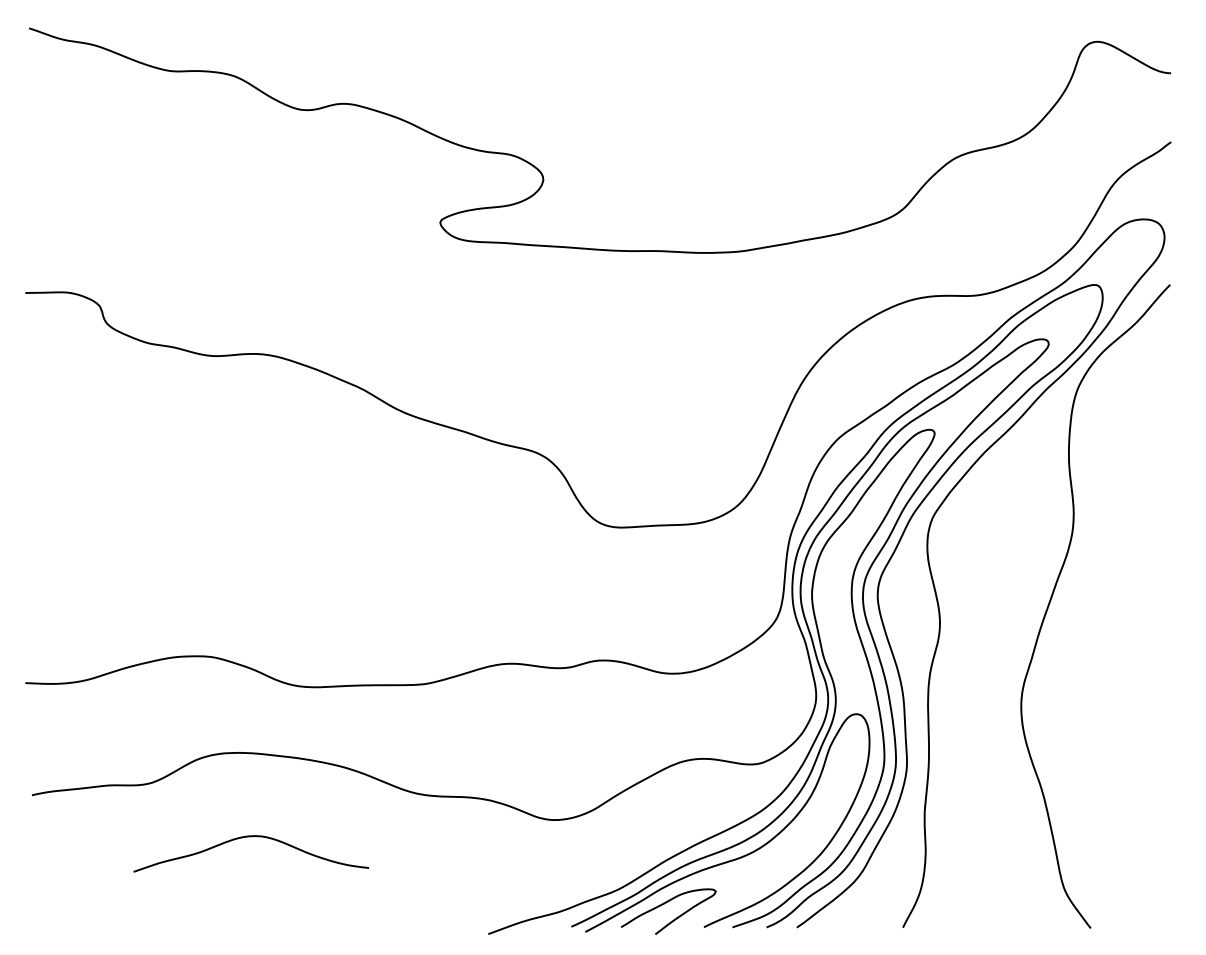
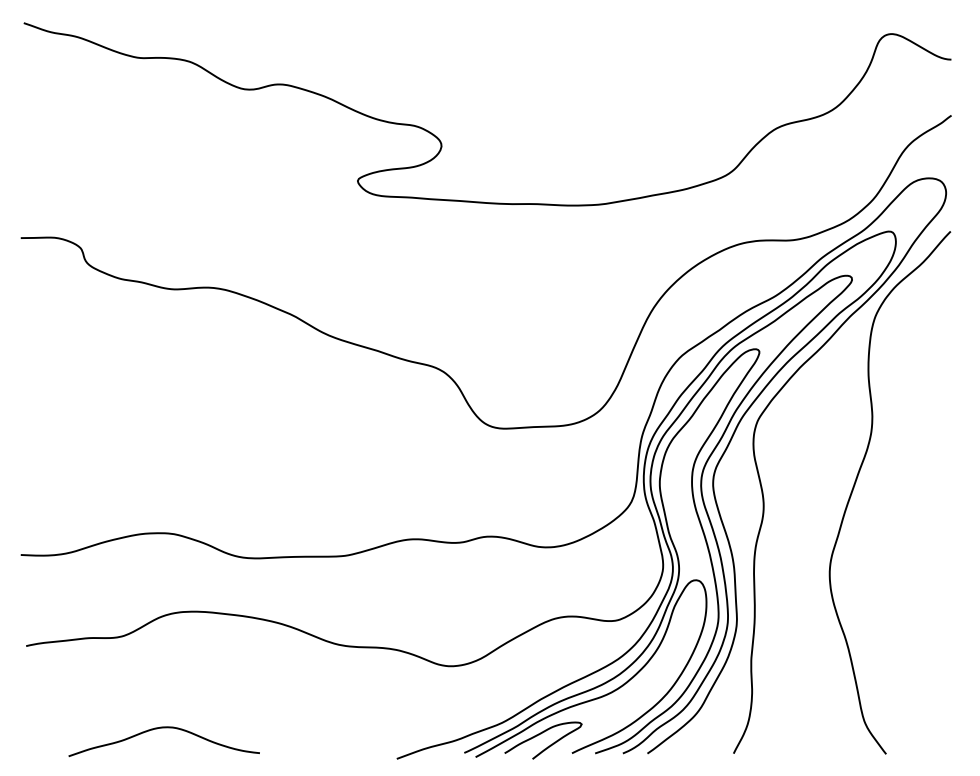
curve: (250, 837) -> (163, 728), moved

